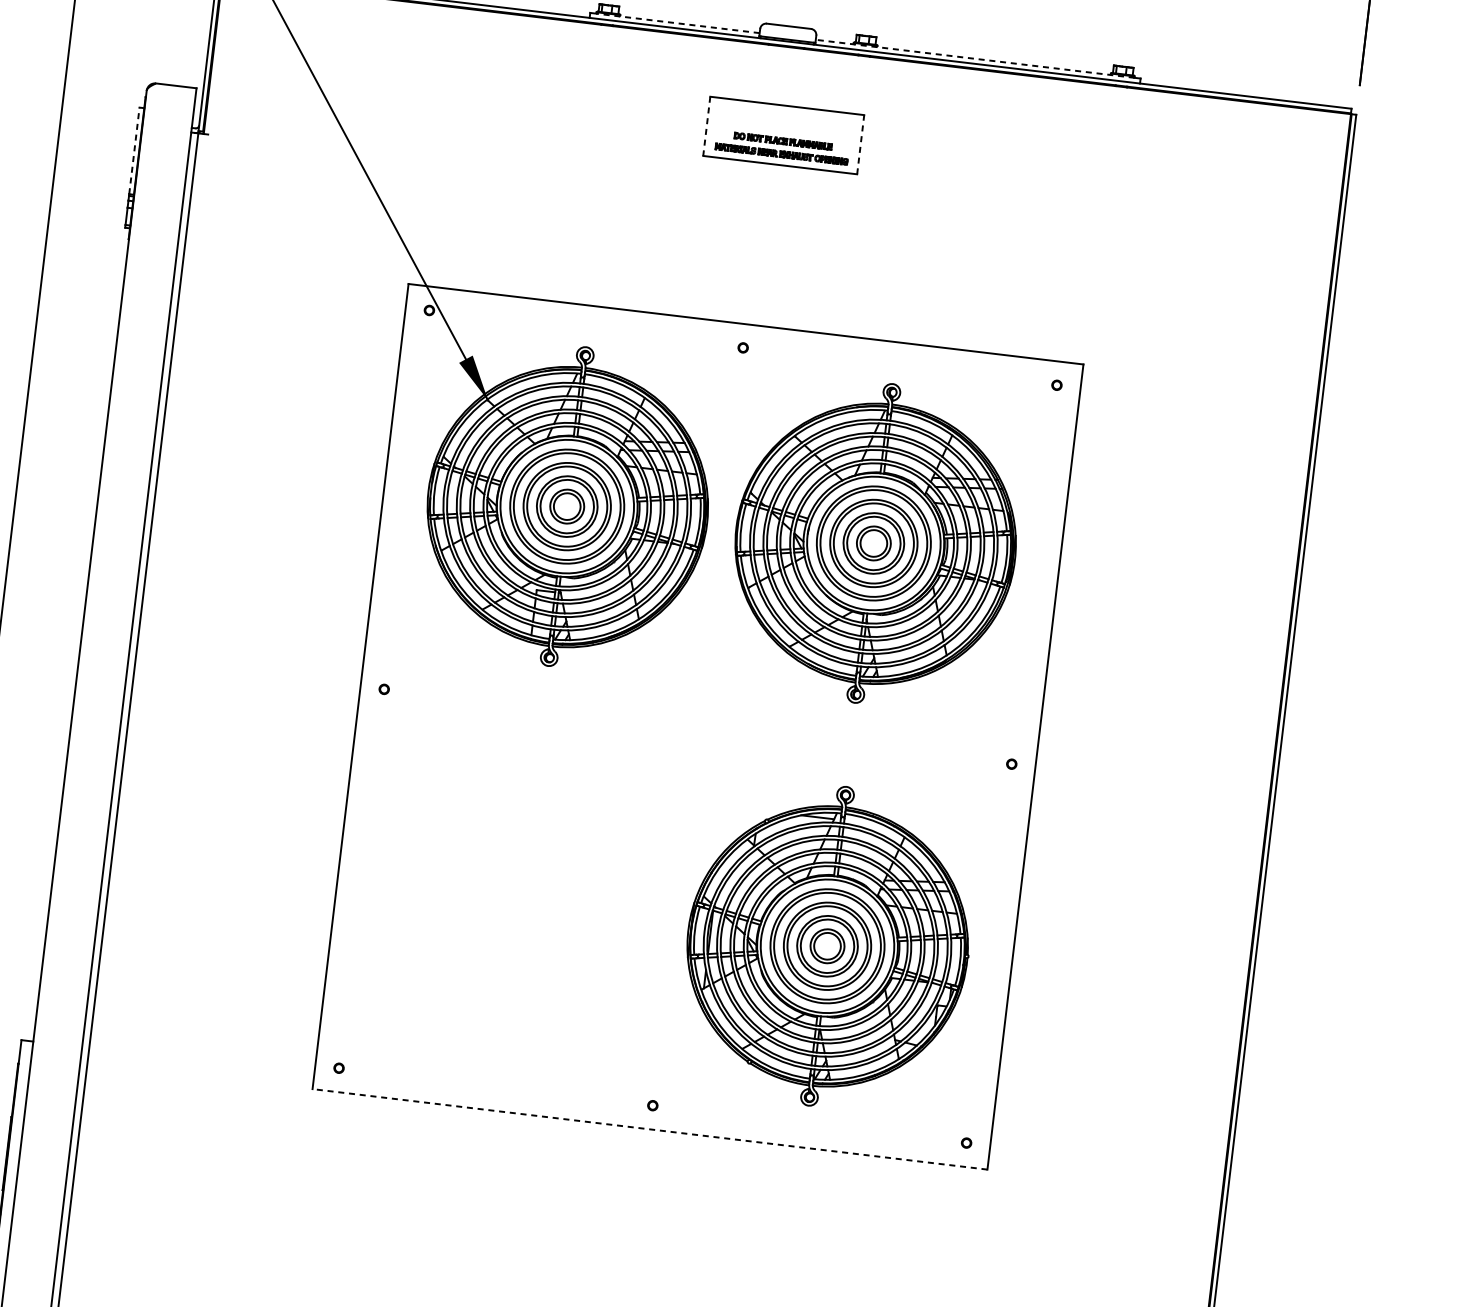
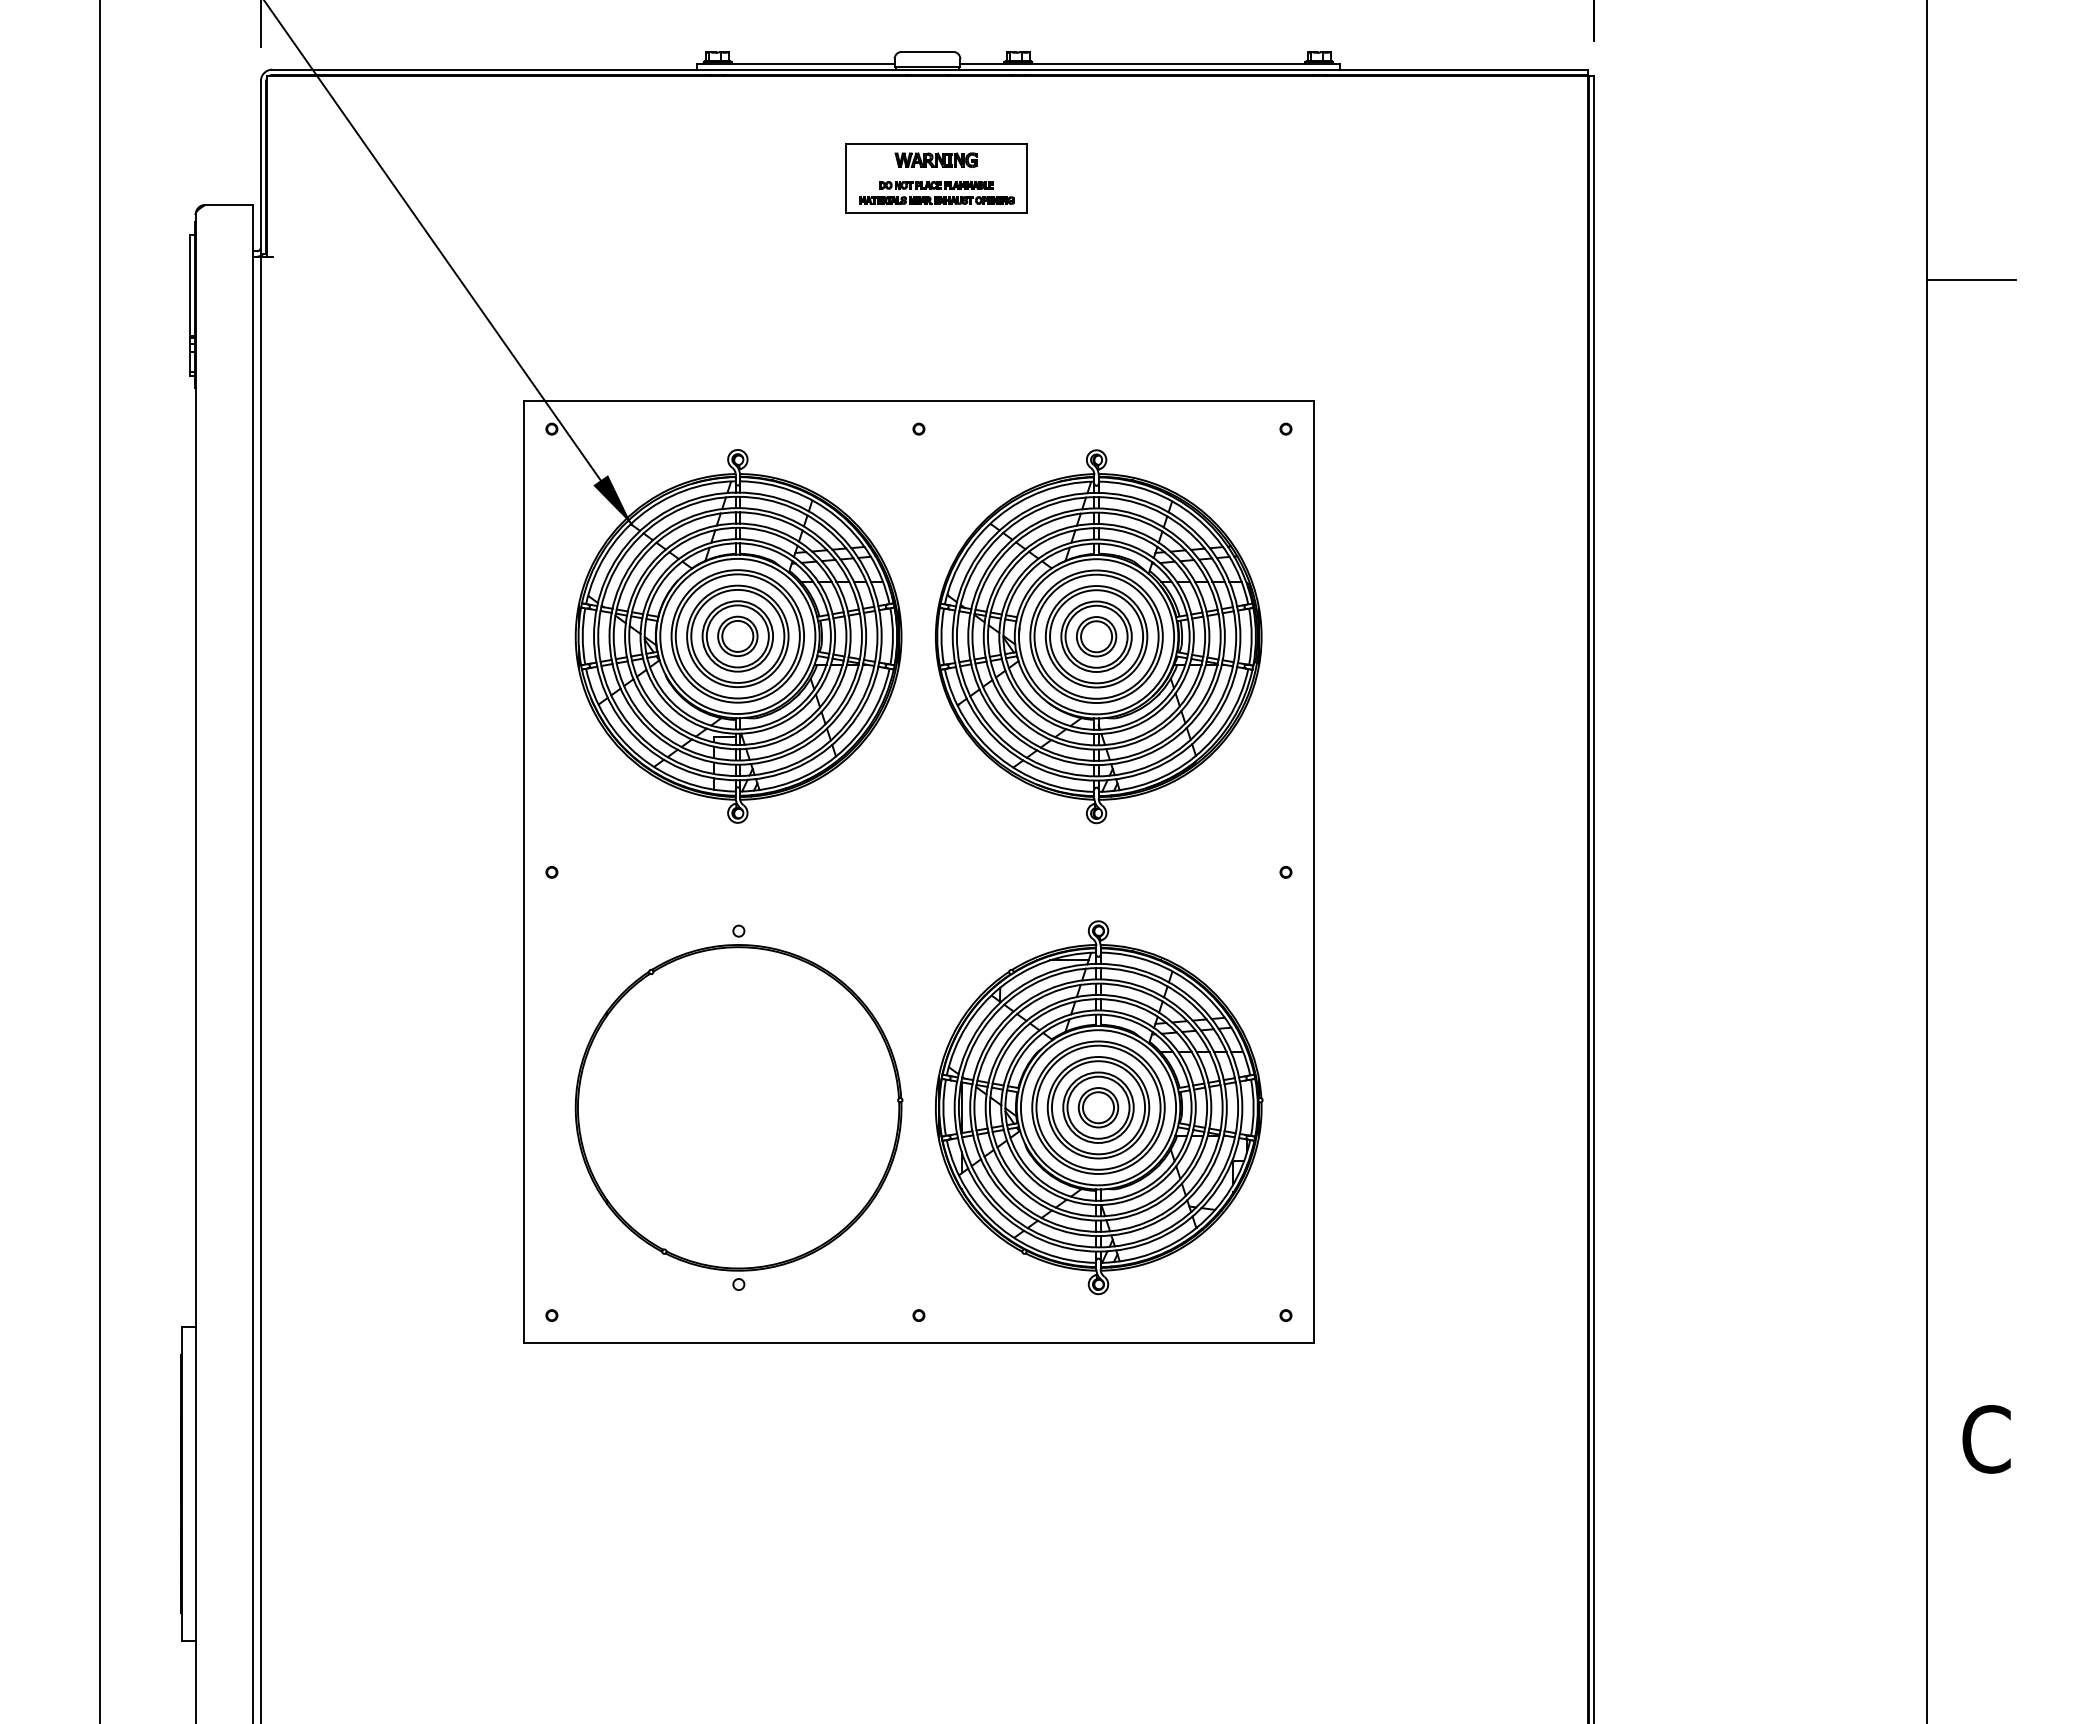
line: (678, 23) -> (799, 63), dashed -> solid
line: (974, 58) -> (1146, 63), dashed -> solid
part: (784, 119) -> (935, 159), added
line: (706, 126) -> (846, 178), dashed -> solid
line: (860, 144) -> (1026, 178), dashed -> solid
line: (134, 150) -> (189, 285), dashed -> solid
part: (519, 909) -> (738, 1107), added
line: (649, 1129) -> (918, 1343), dashed -> solid

